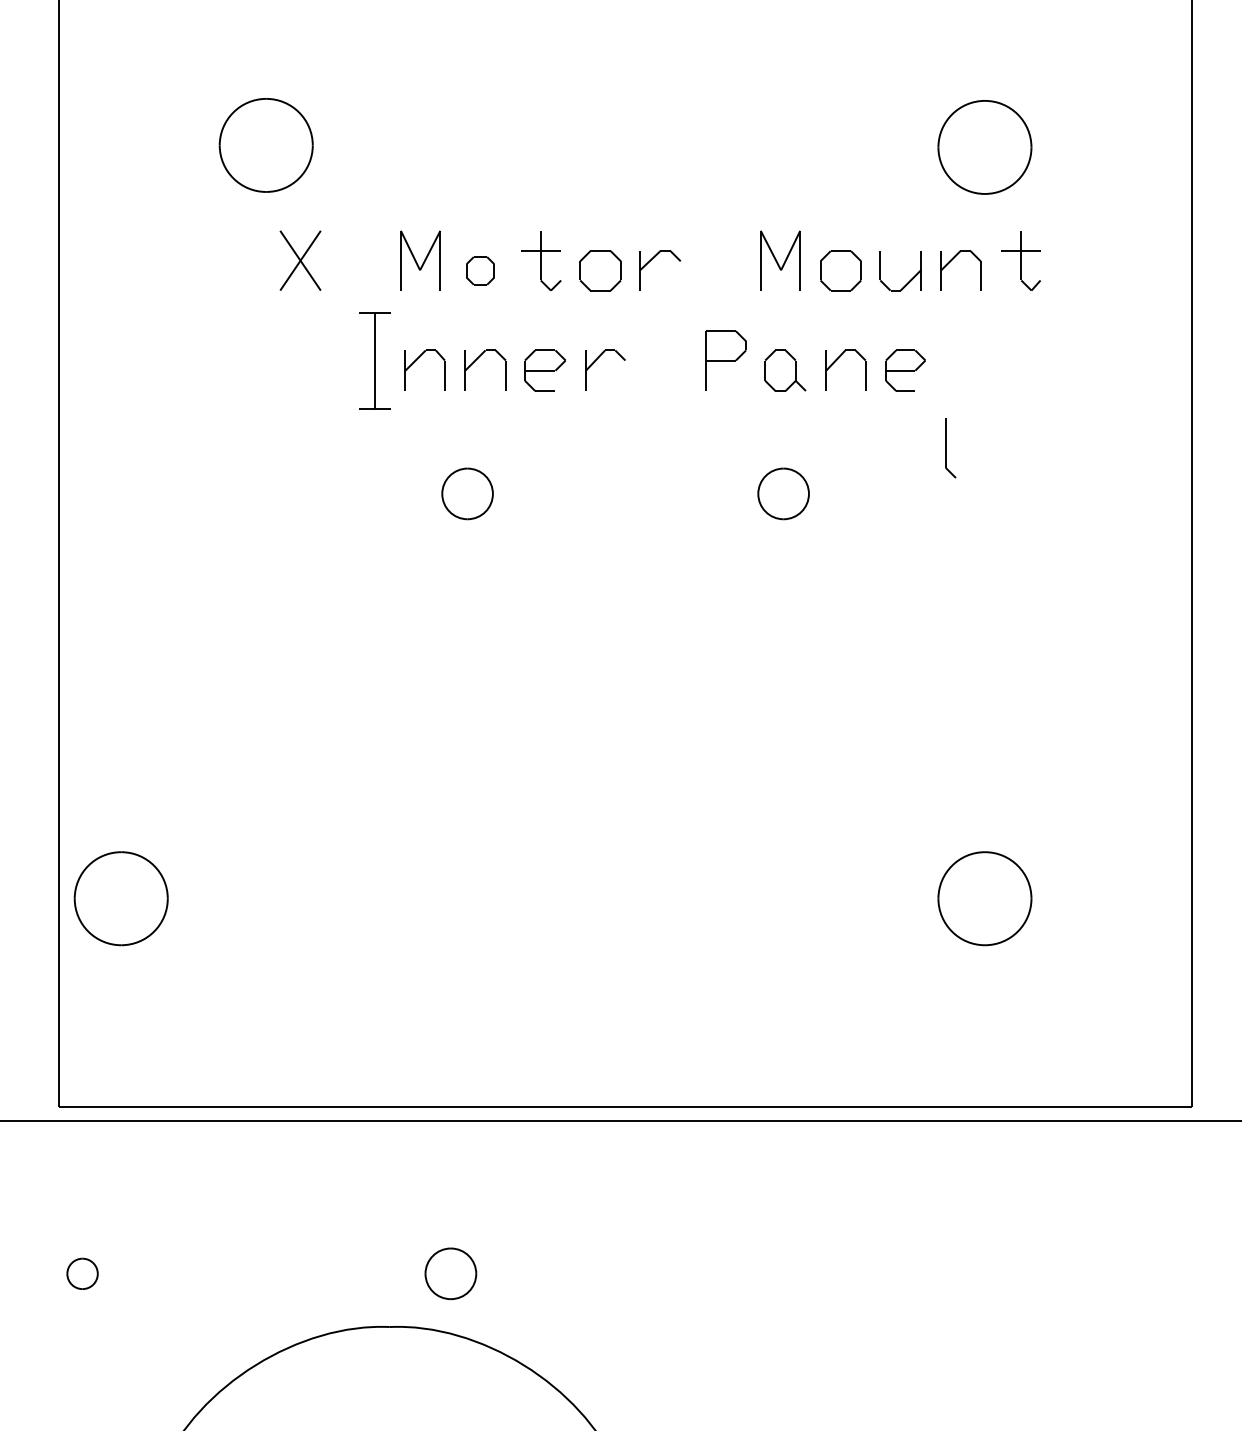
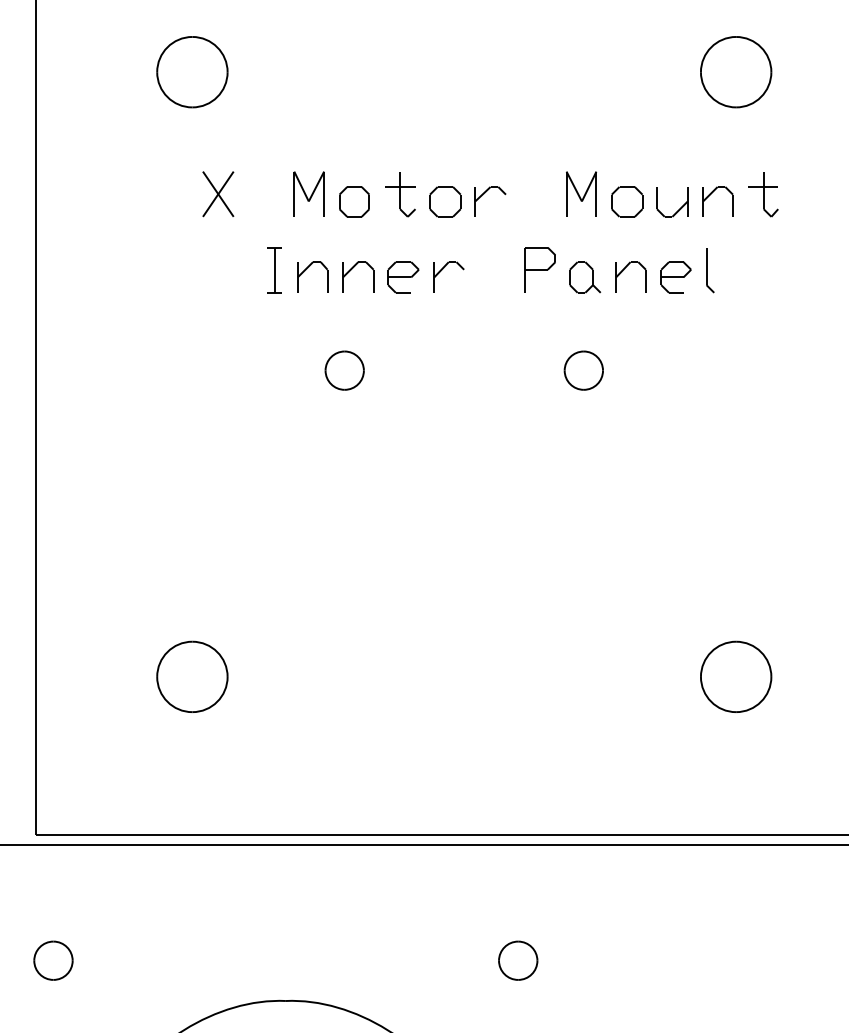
part: (265, 145) -> (191, 72), moved
part: (984, 147) -> (735, 72), moved
part: (480, 270) -> (354, 201), size x1.43
part: (374, 360) -> (274, 269), size x0.62
part: (950, 448) -> (710, 270), moved
part: (120, 898) -> (191, 676), moved
part: (82, 1273) -> (53, 960), size x1.67
part: (450, 1273) -> (517, 960), moved

